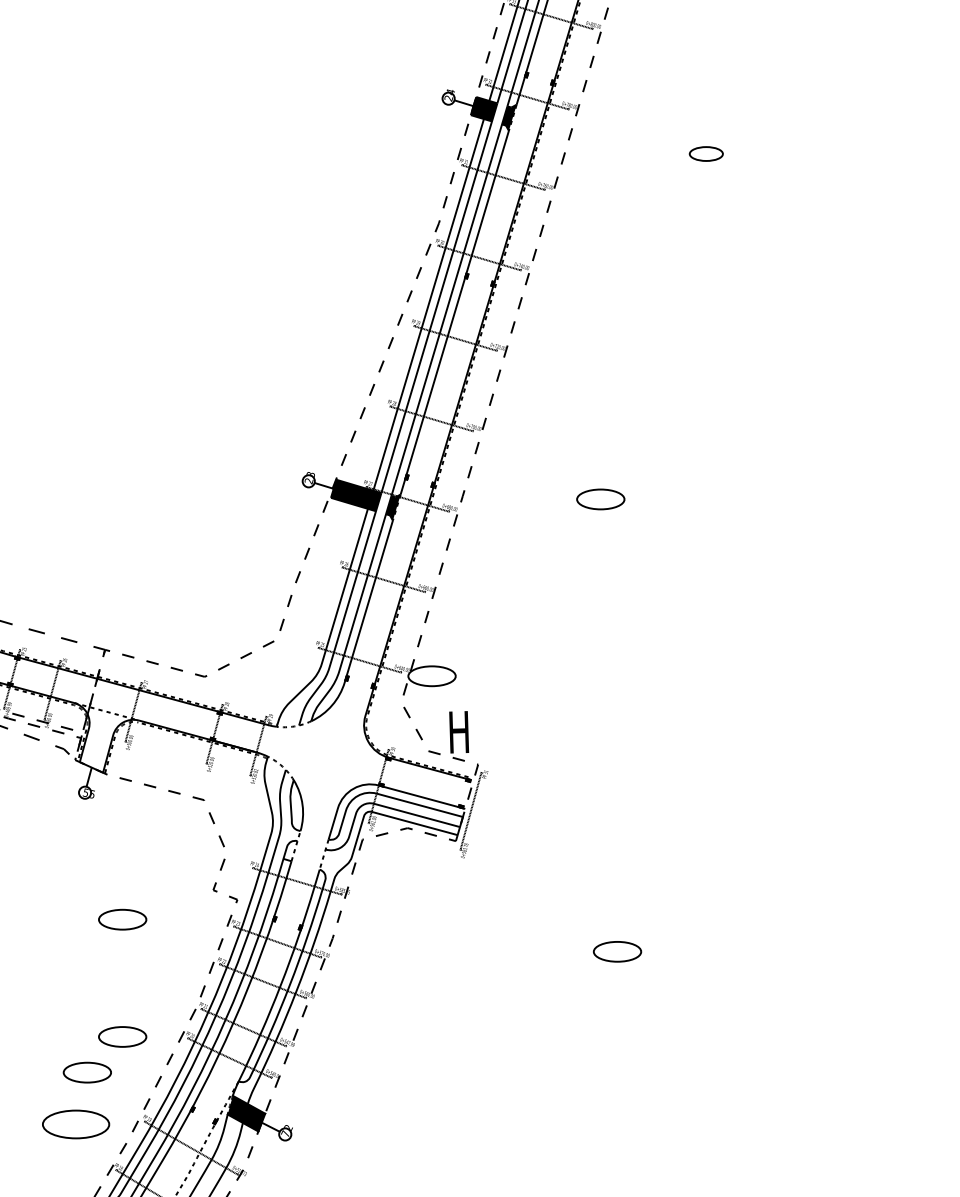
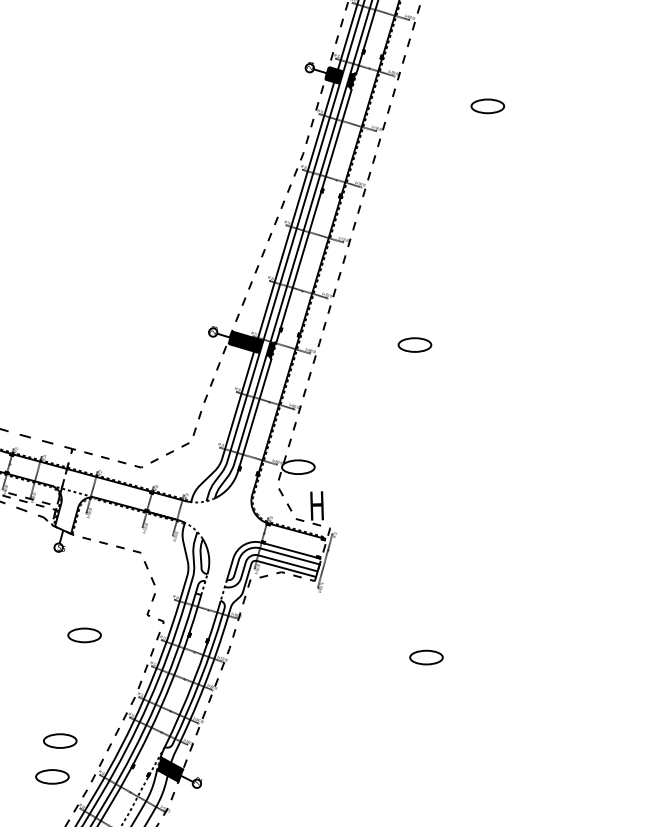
part: (705, 154) -> (487, 106), size x1.43
part: (122, 1037) -> (84, 716), removed
part: (76, 1123) -> (52, 776), size x0.71

